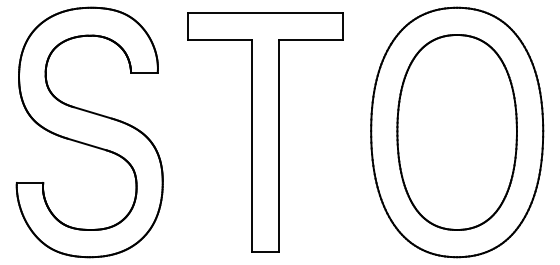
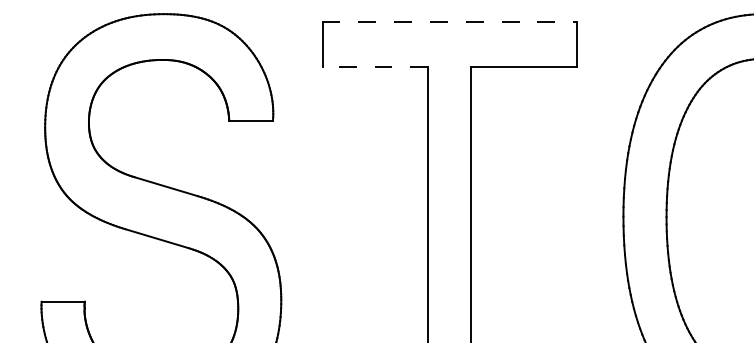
line: (265, 12) -> (449, 21), solid -> dashed
line: (219, 39) -> (374, 66), solid -> dashed

